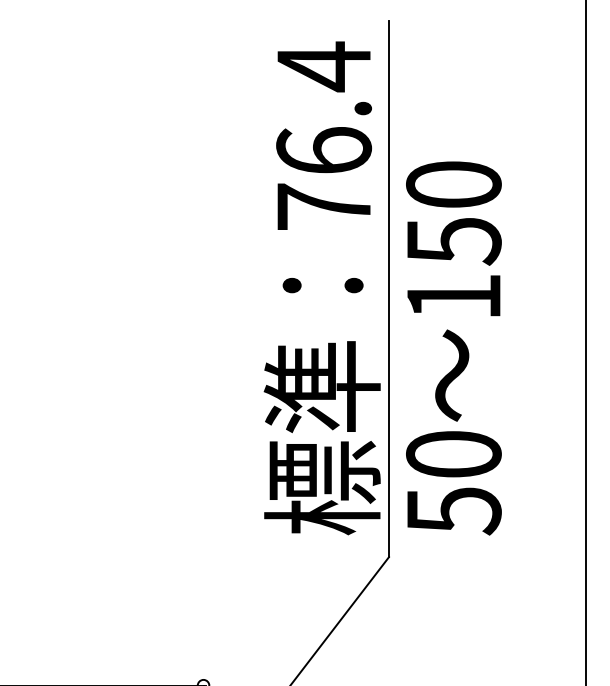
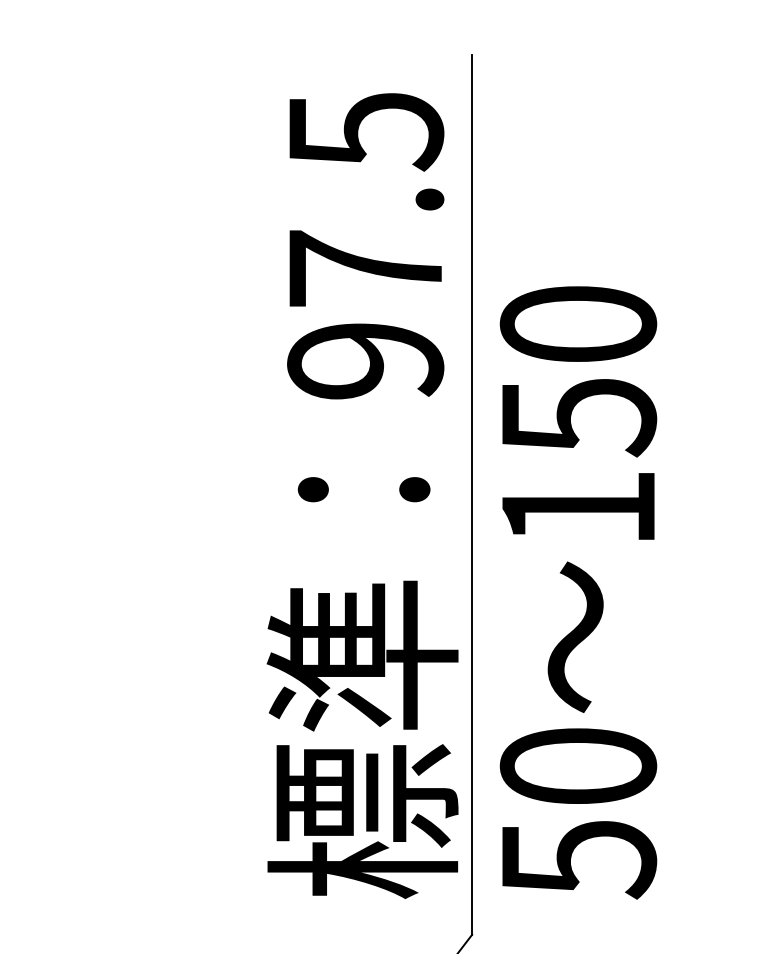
text: (324, 135) -> (366, 243), 76.4 -> 97.5

